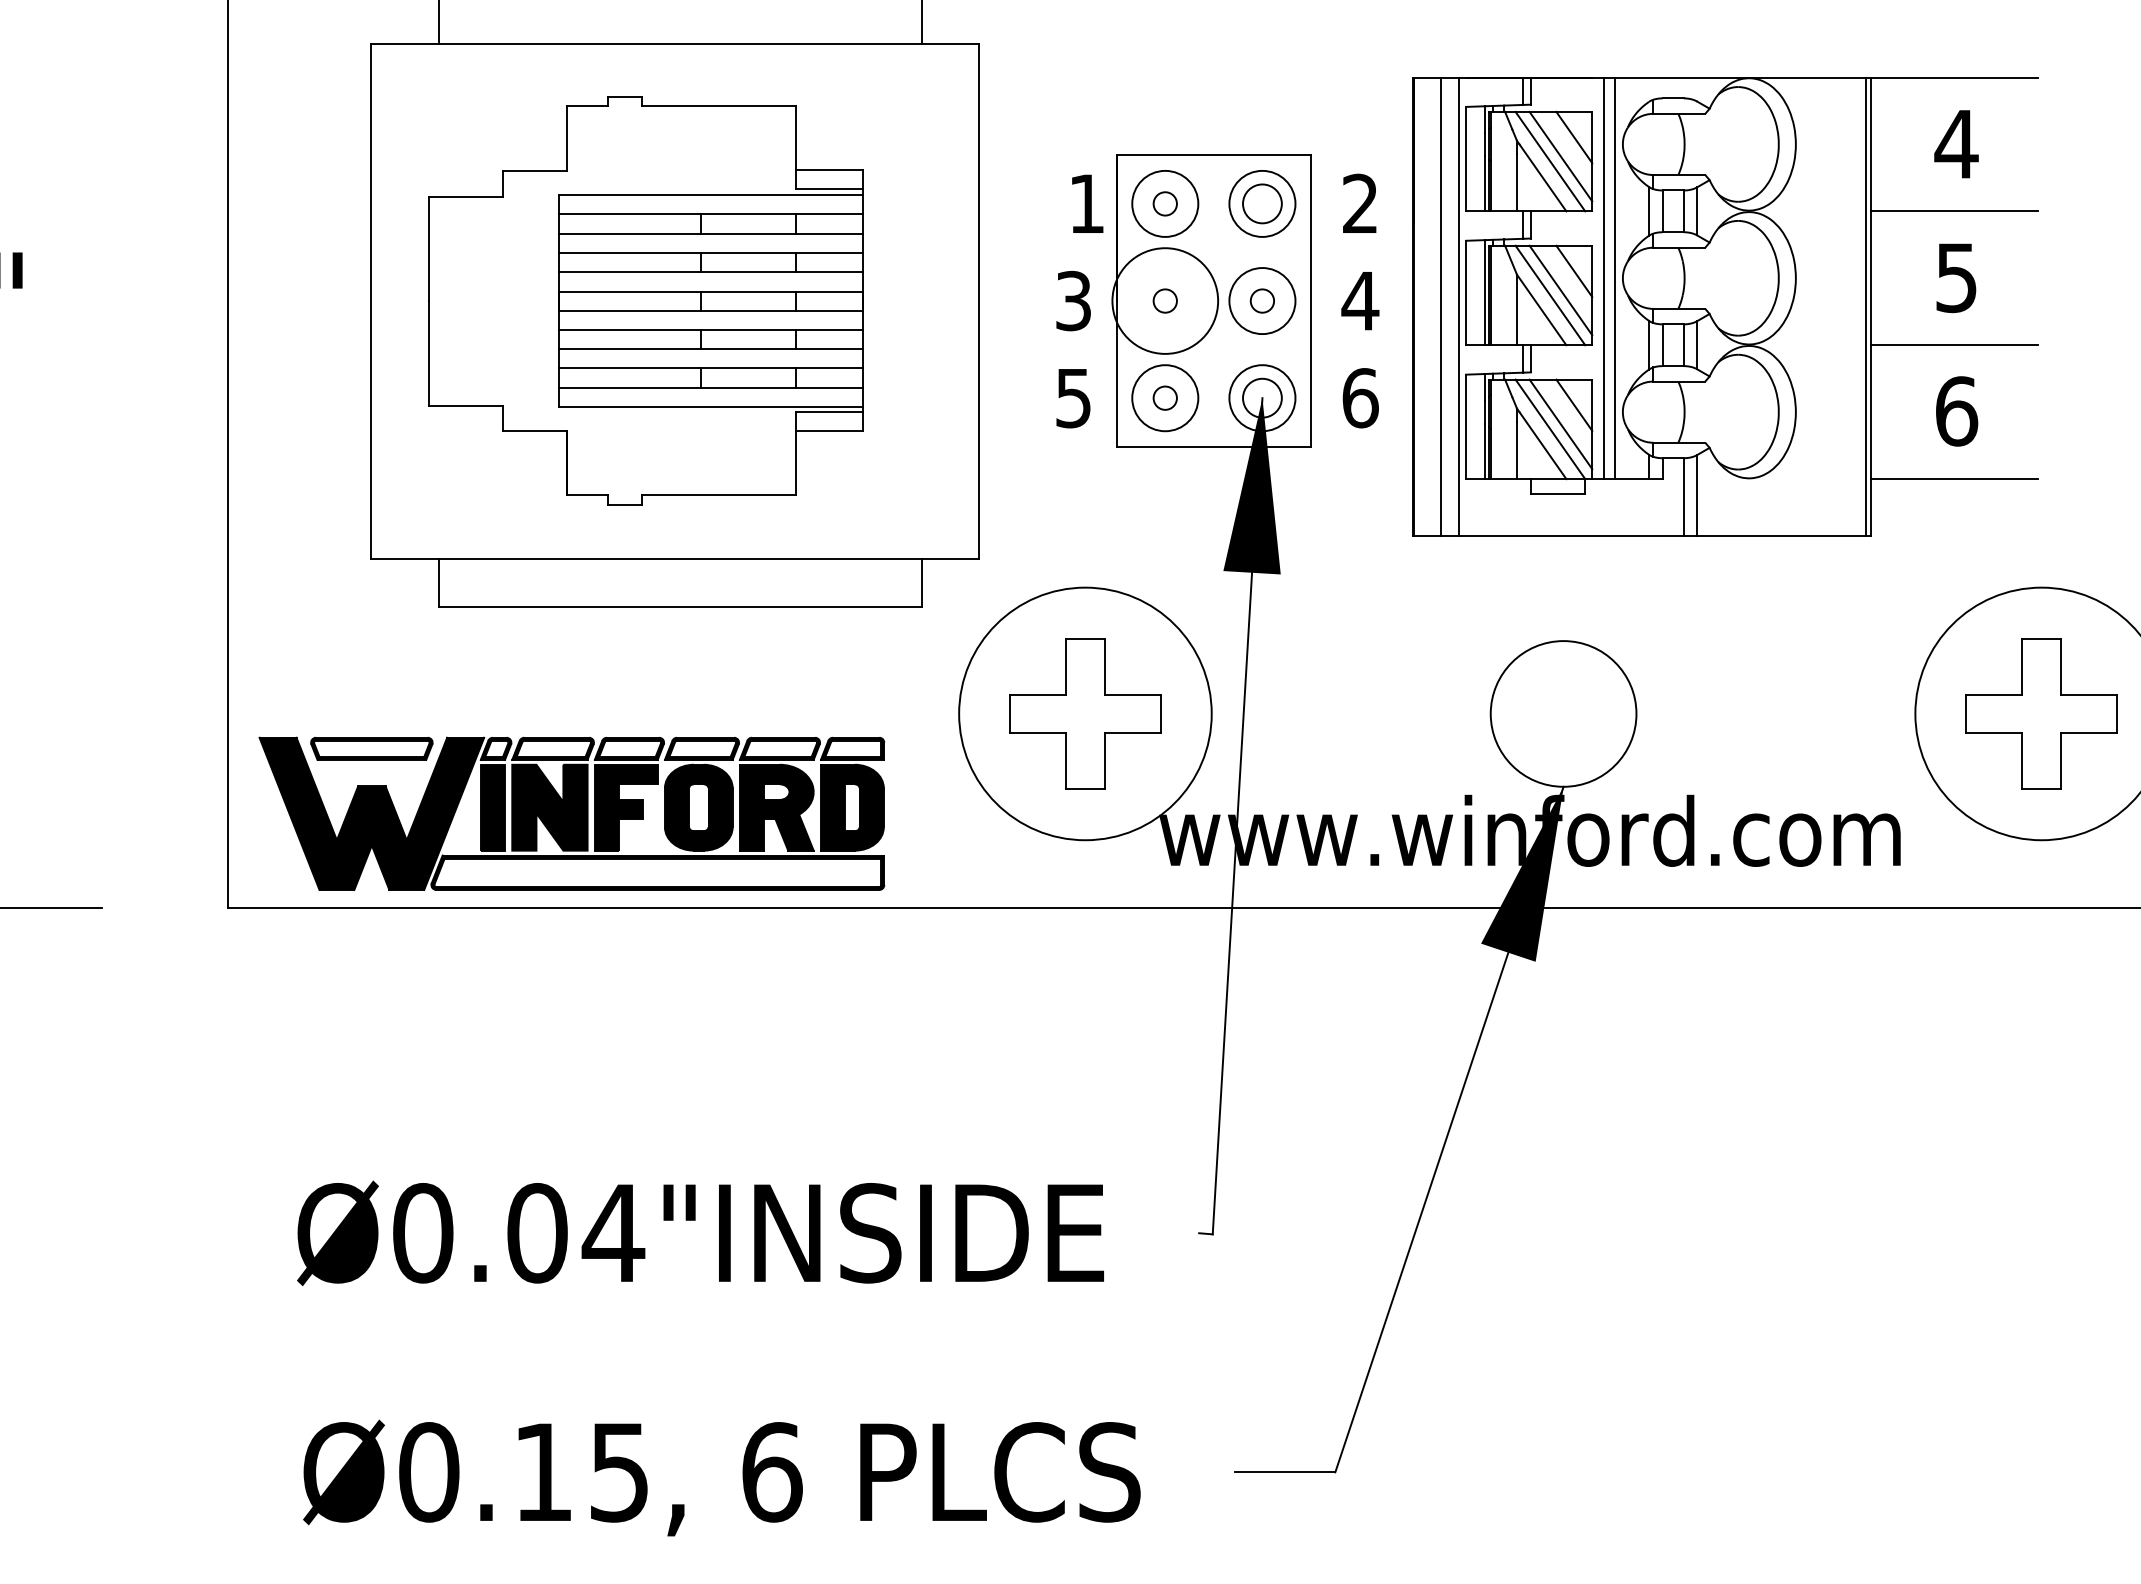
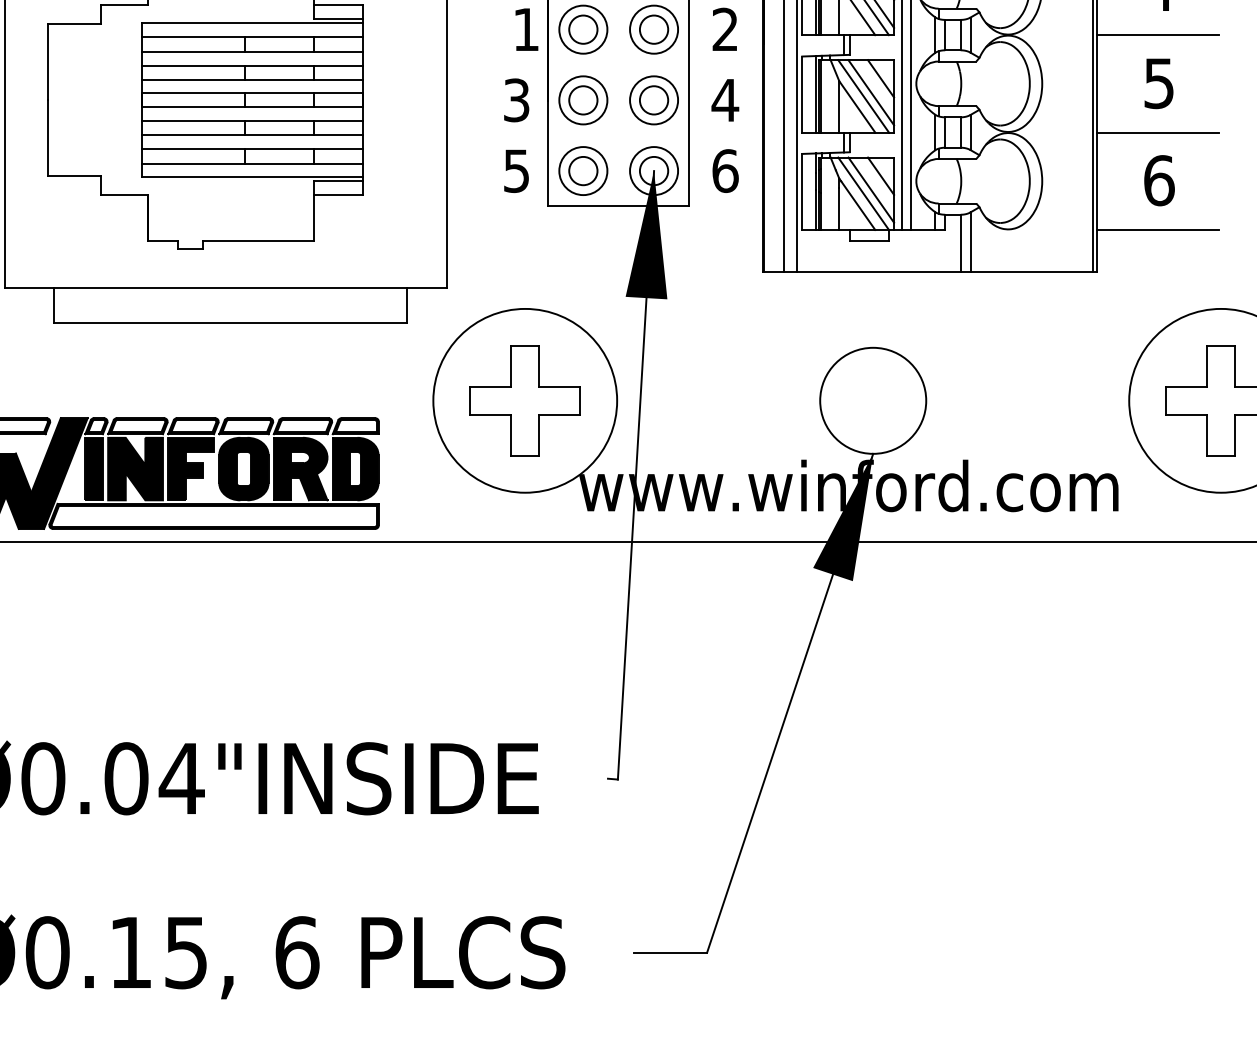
circle: (1164, 203) -> (582, 29), size x1.67
circle: (1164, 300) -> (582, 99), size x1.67
circle: (1262, 300) -> (654, 99), size x1.67
circle: (1165, 301) -> (583, 100), size x0.62
circle: (1164, 397) -> (582, 170), size x1.67

